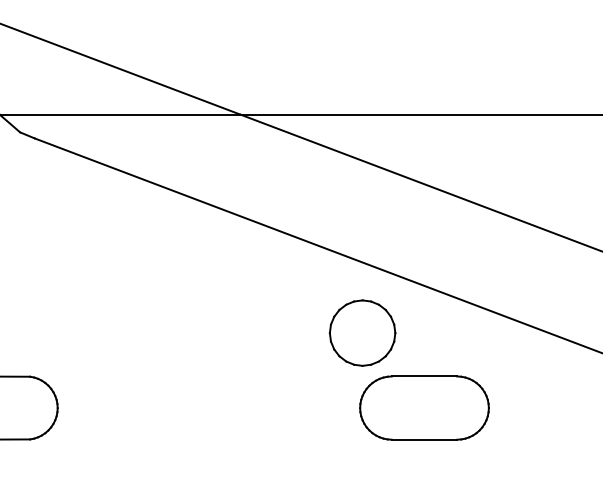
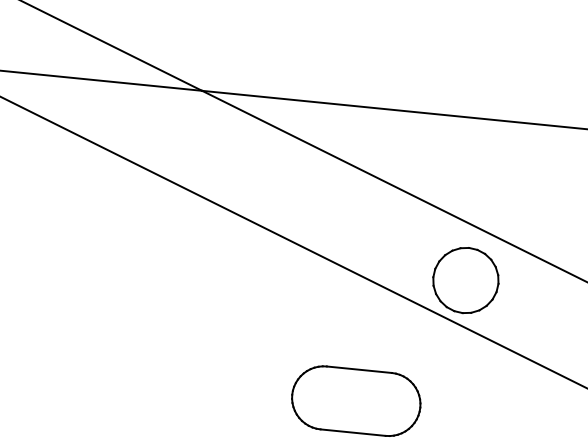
part: (362, 332) -> (465, 279), moved

